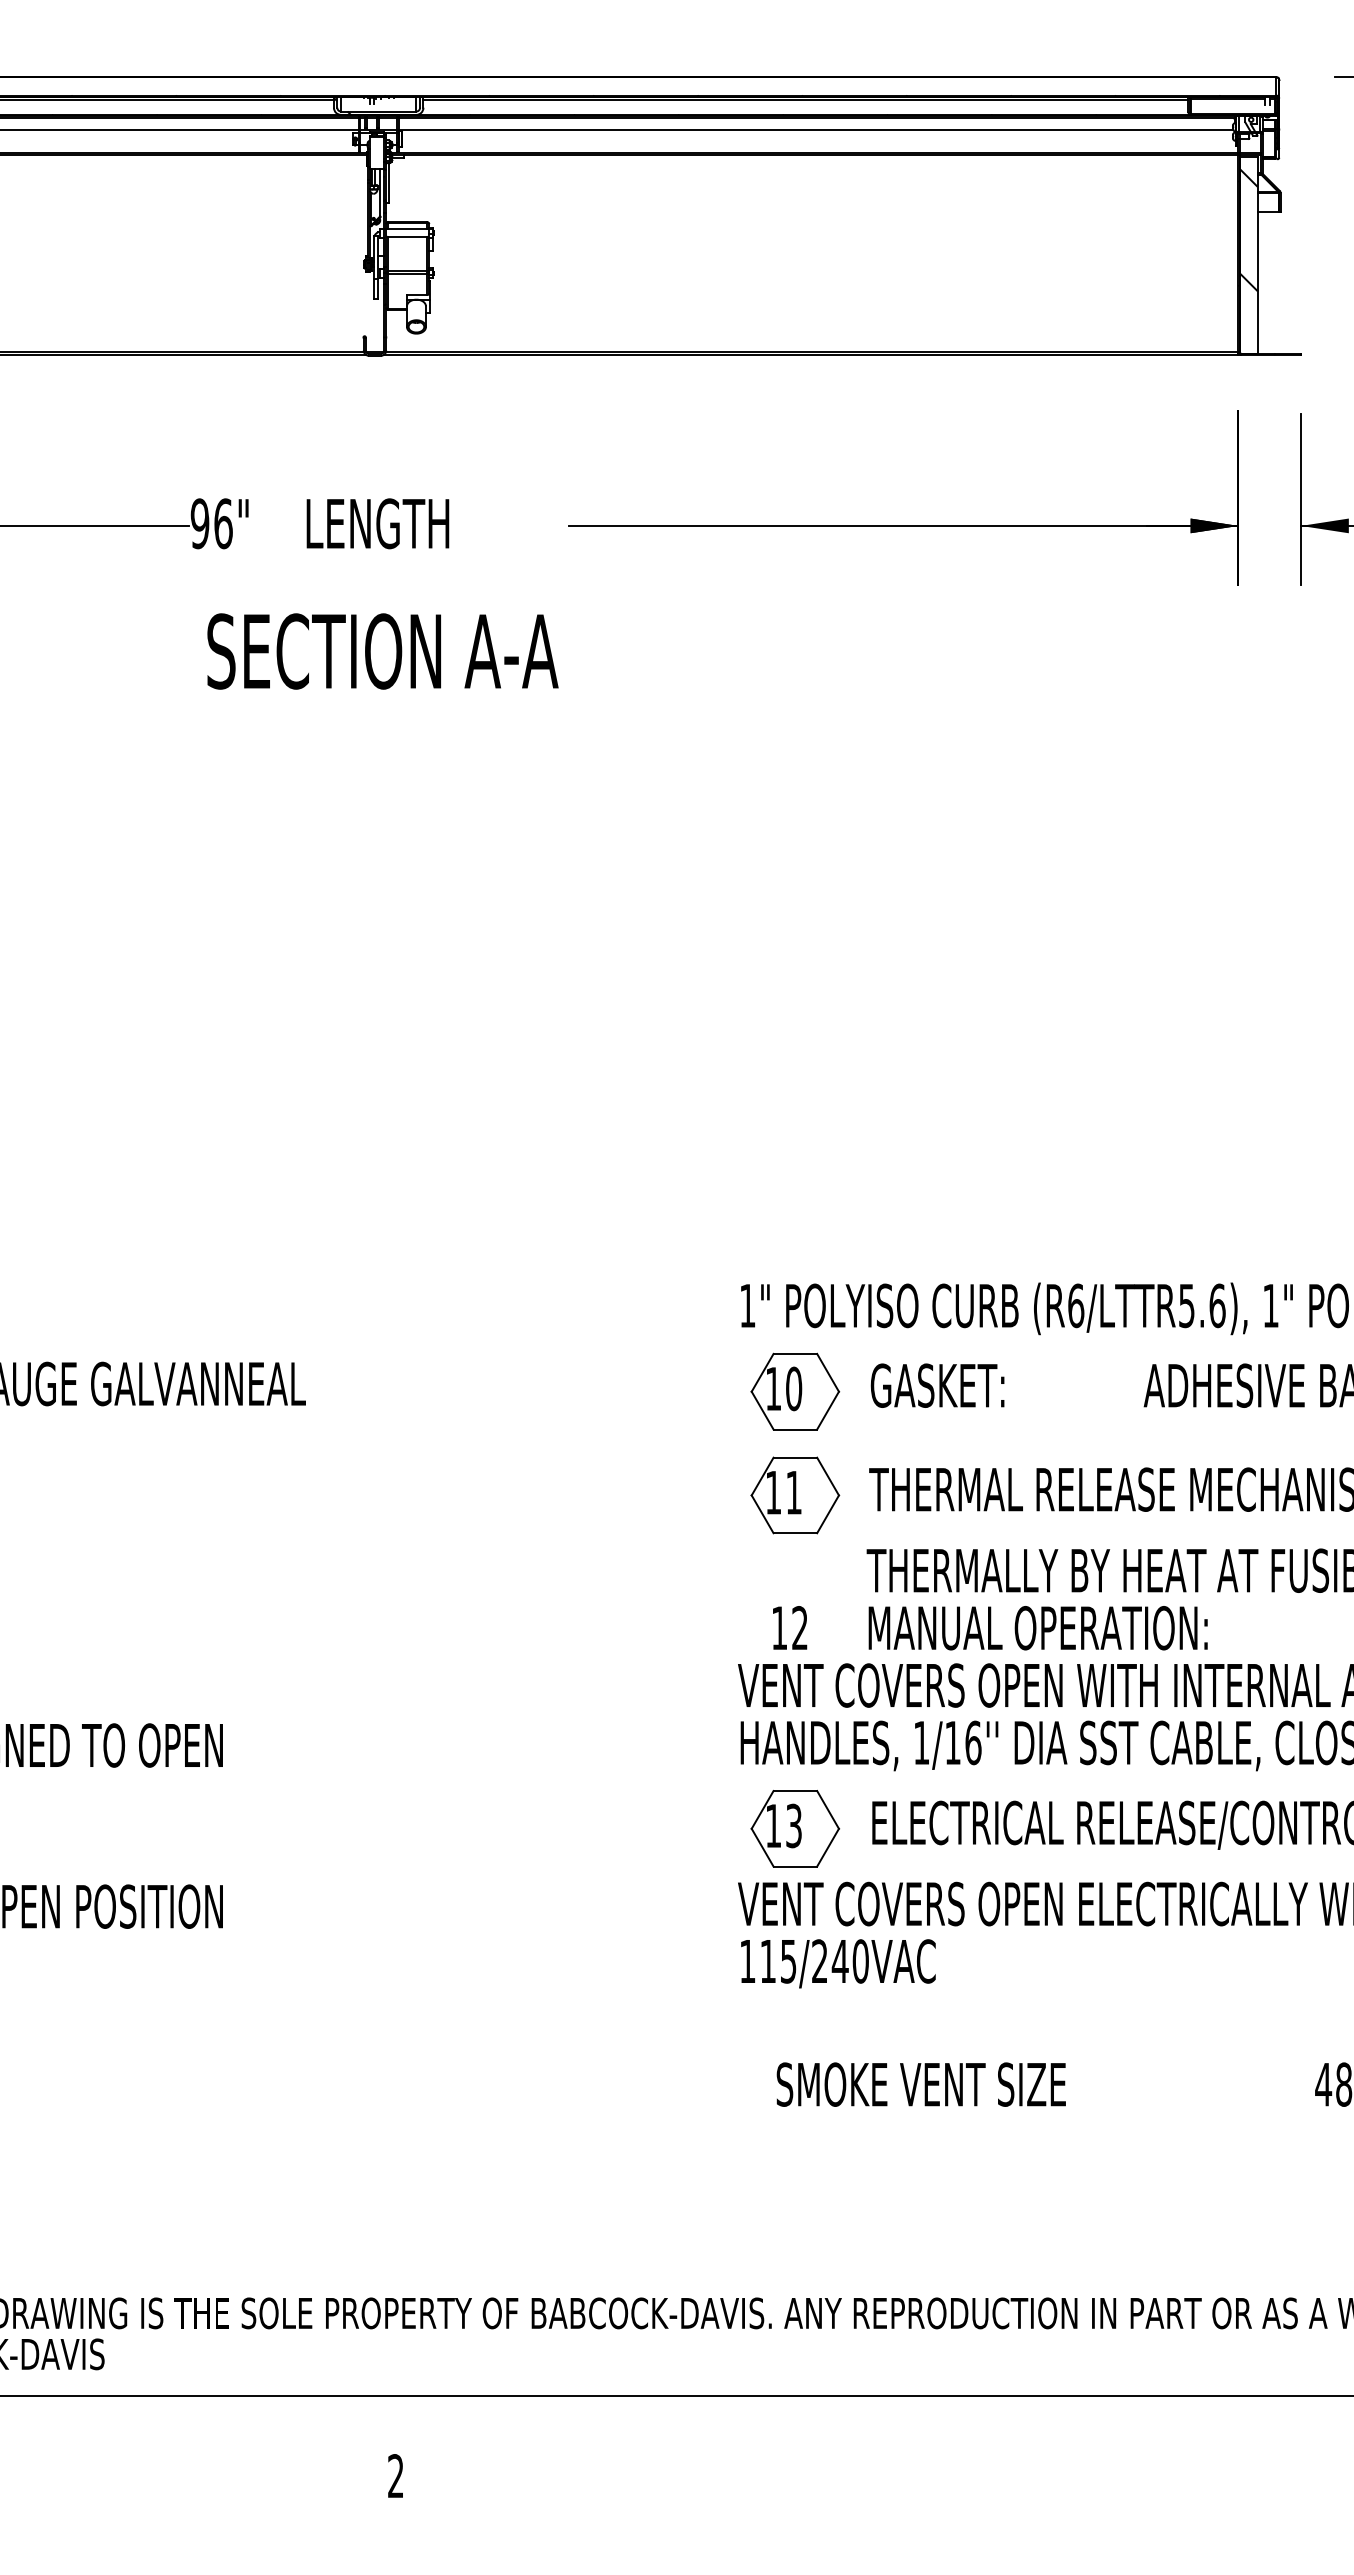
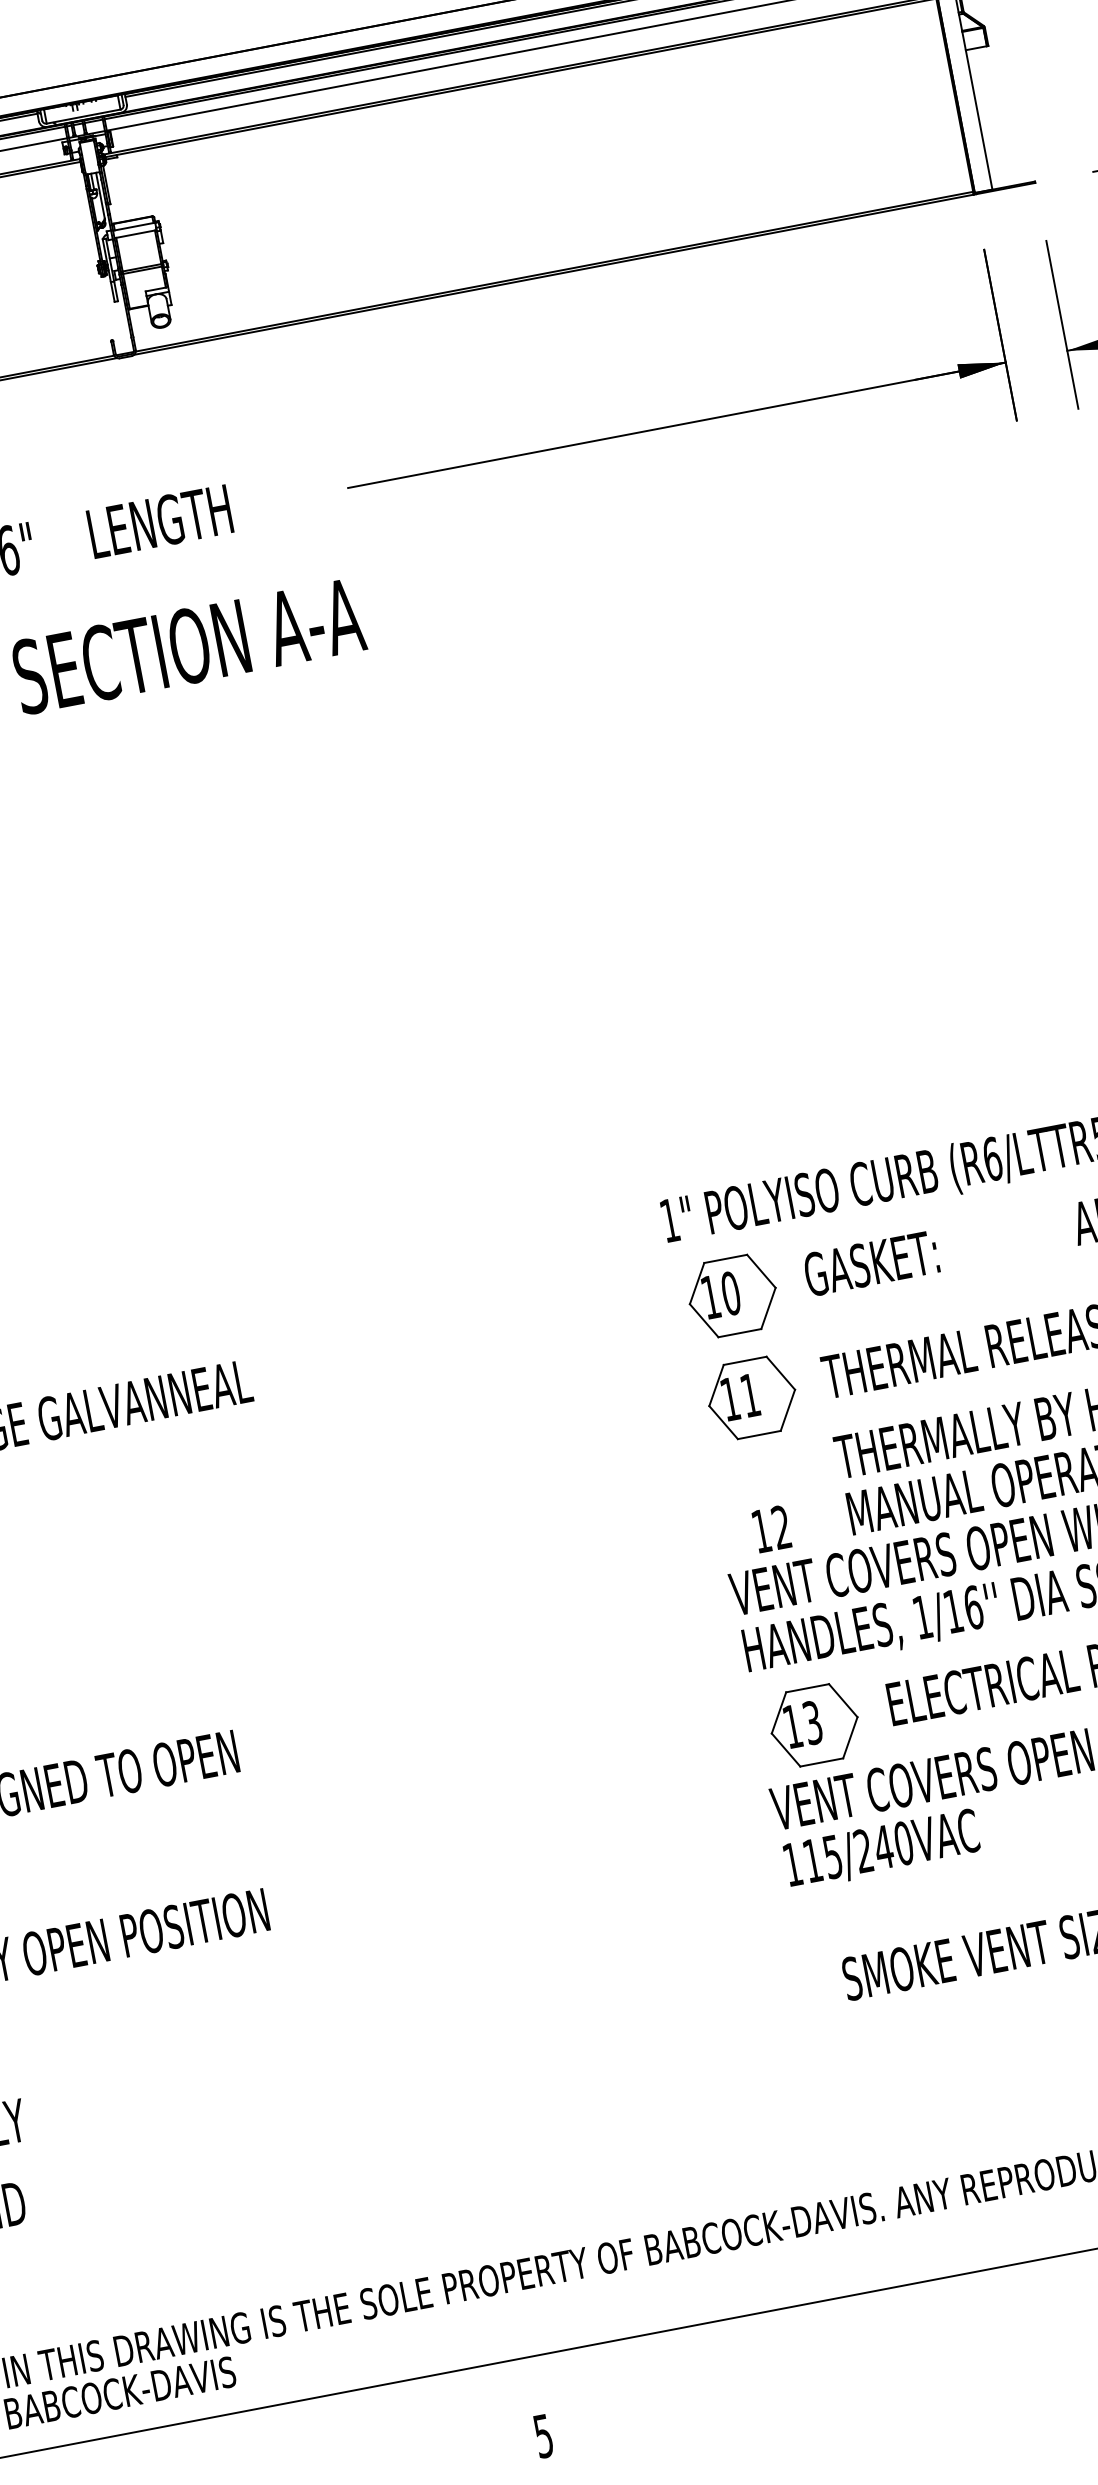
hatch: (1248, 230) -> (960, 70), removed
text: (395, 2476) -> (543, 2436), 2 -> 5

